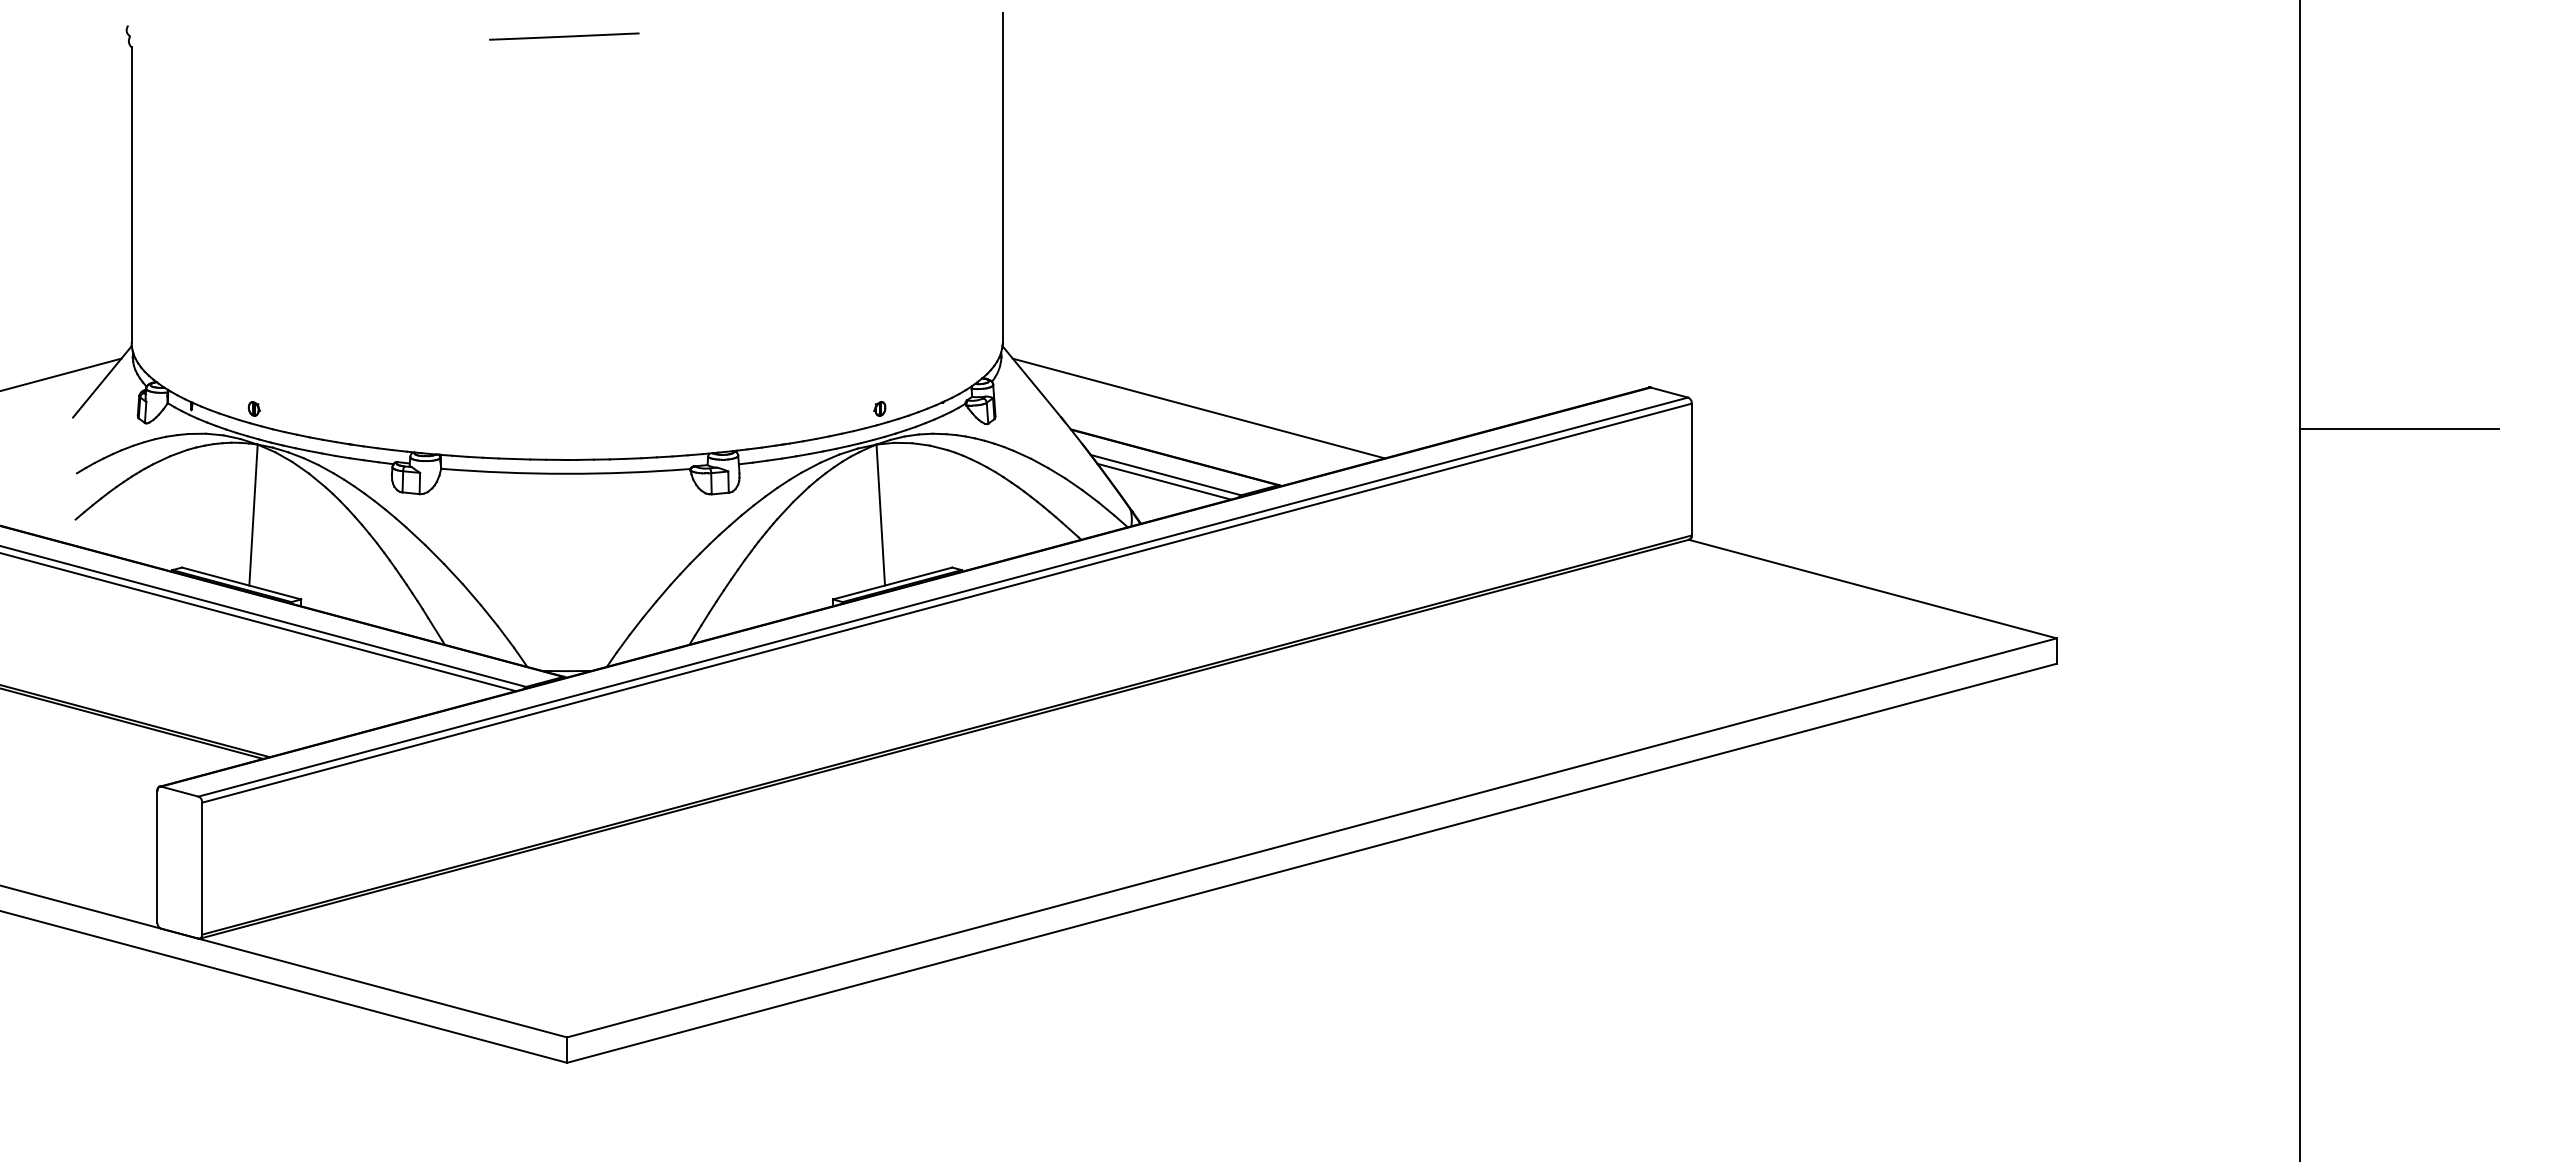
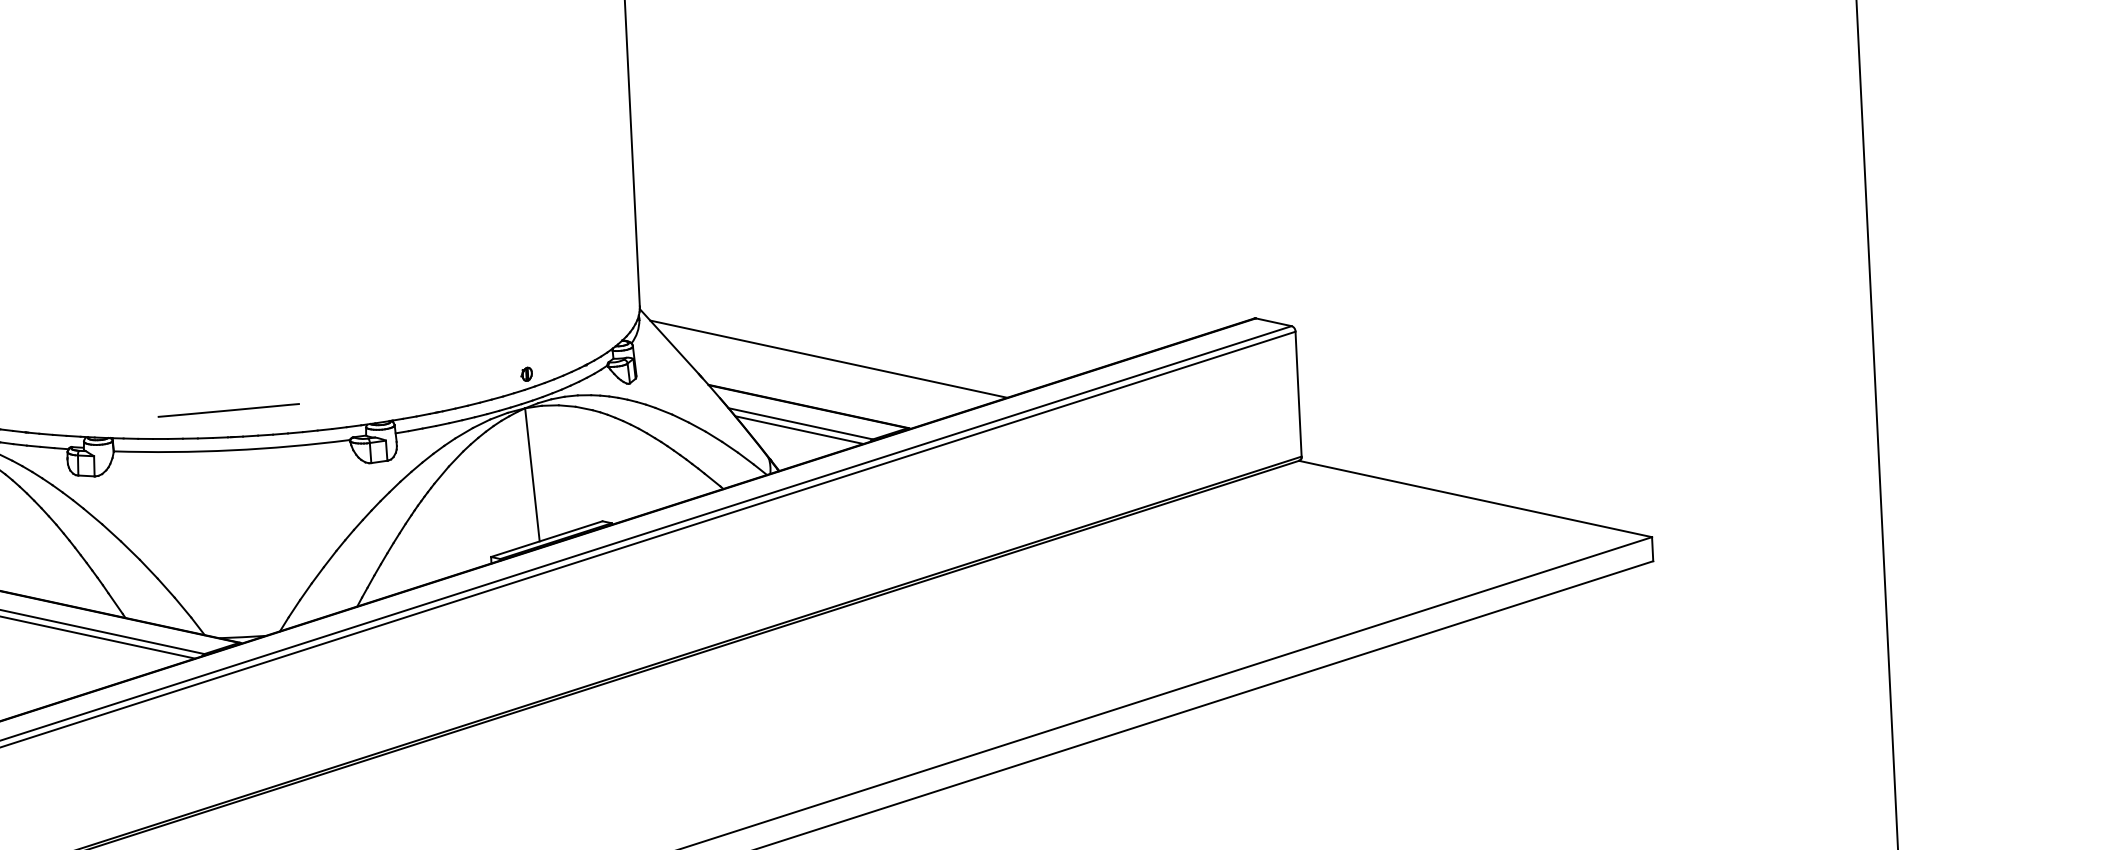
line: (564, 36) -> (228, 410), moved
line: (2398, 428) -> (1966, 322), removed

